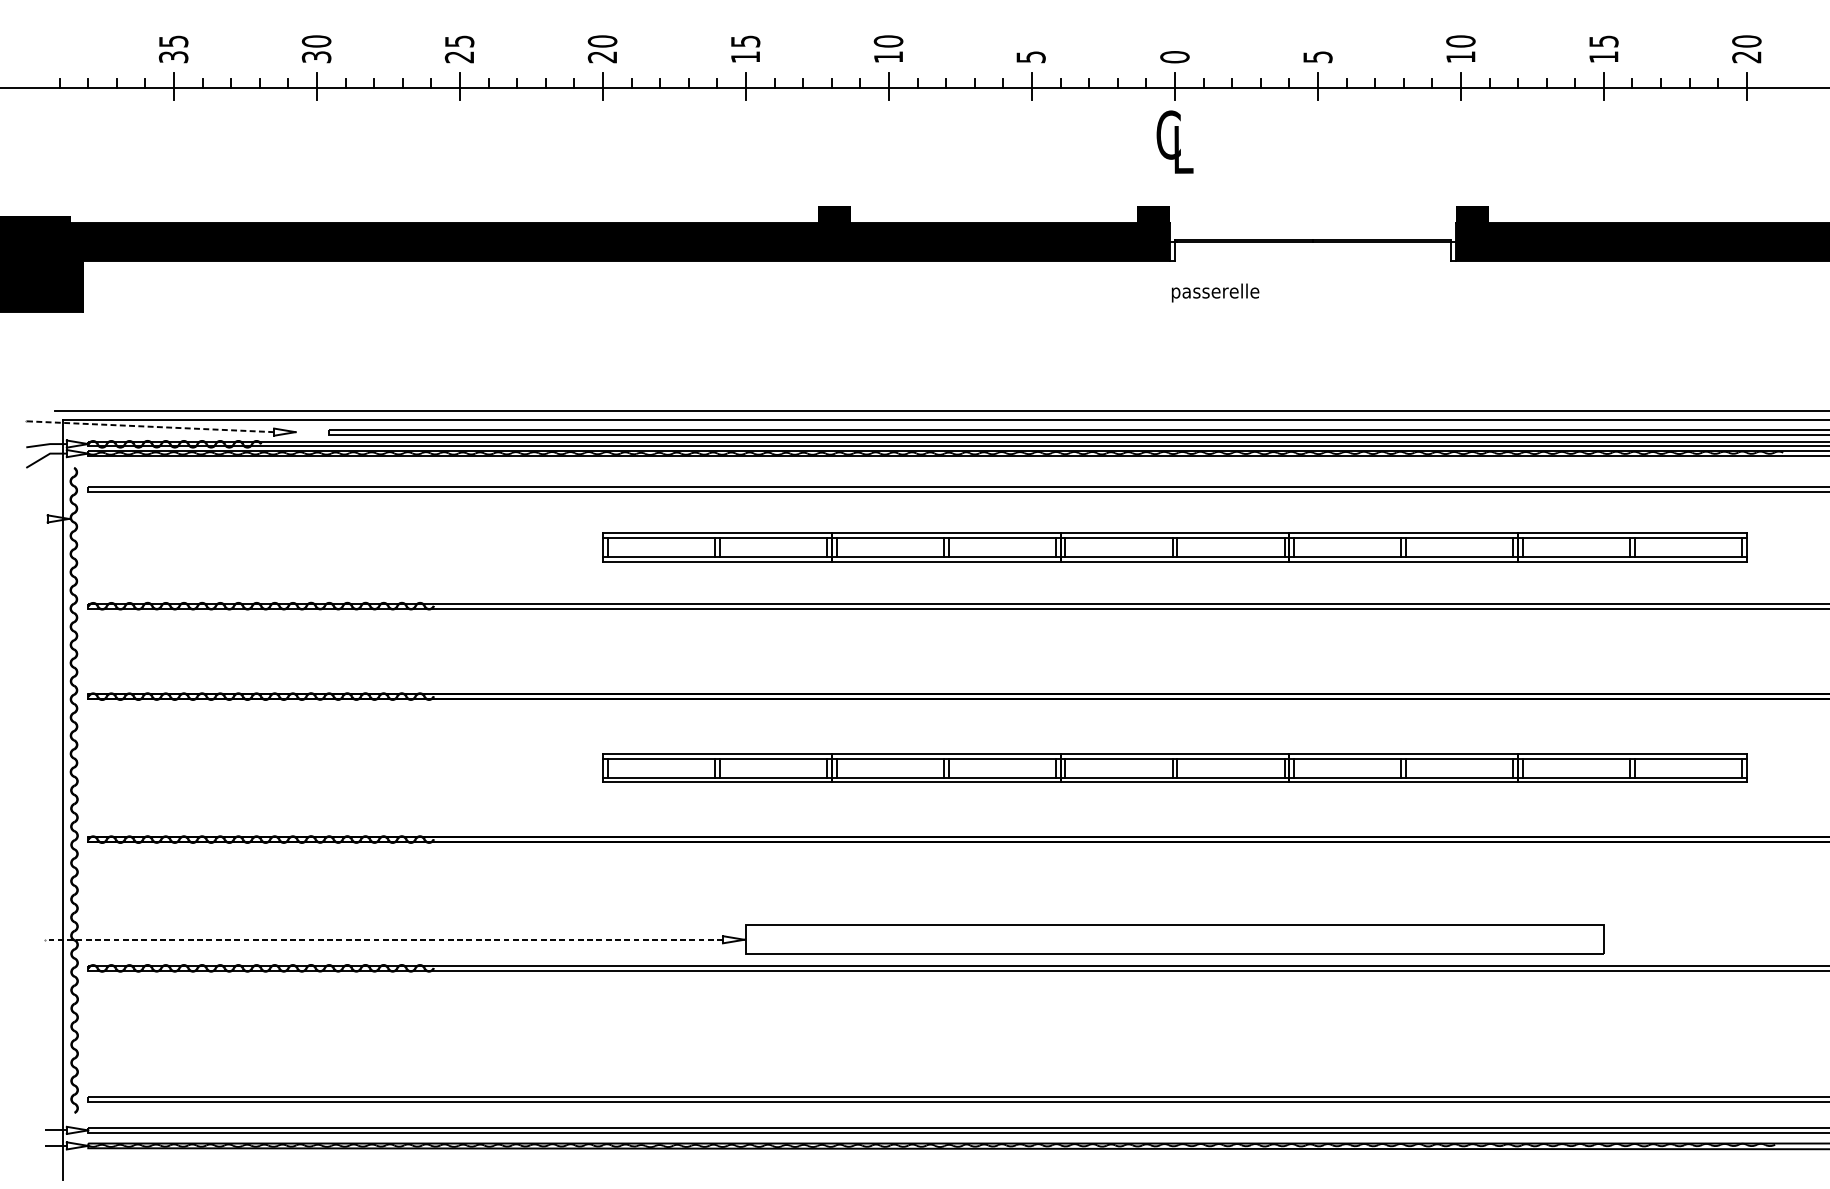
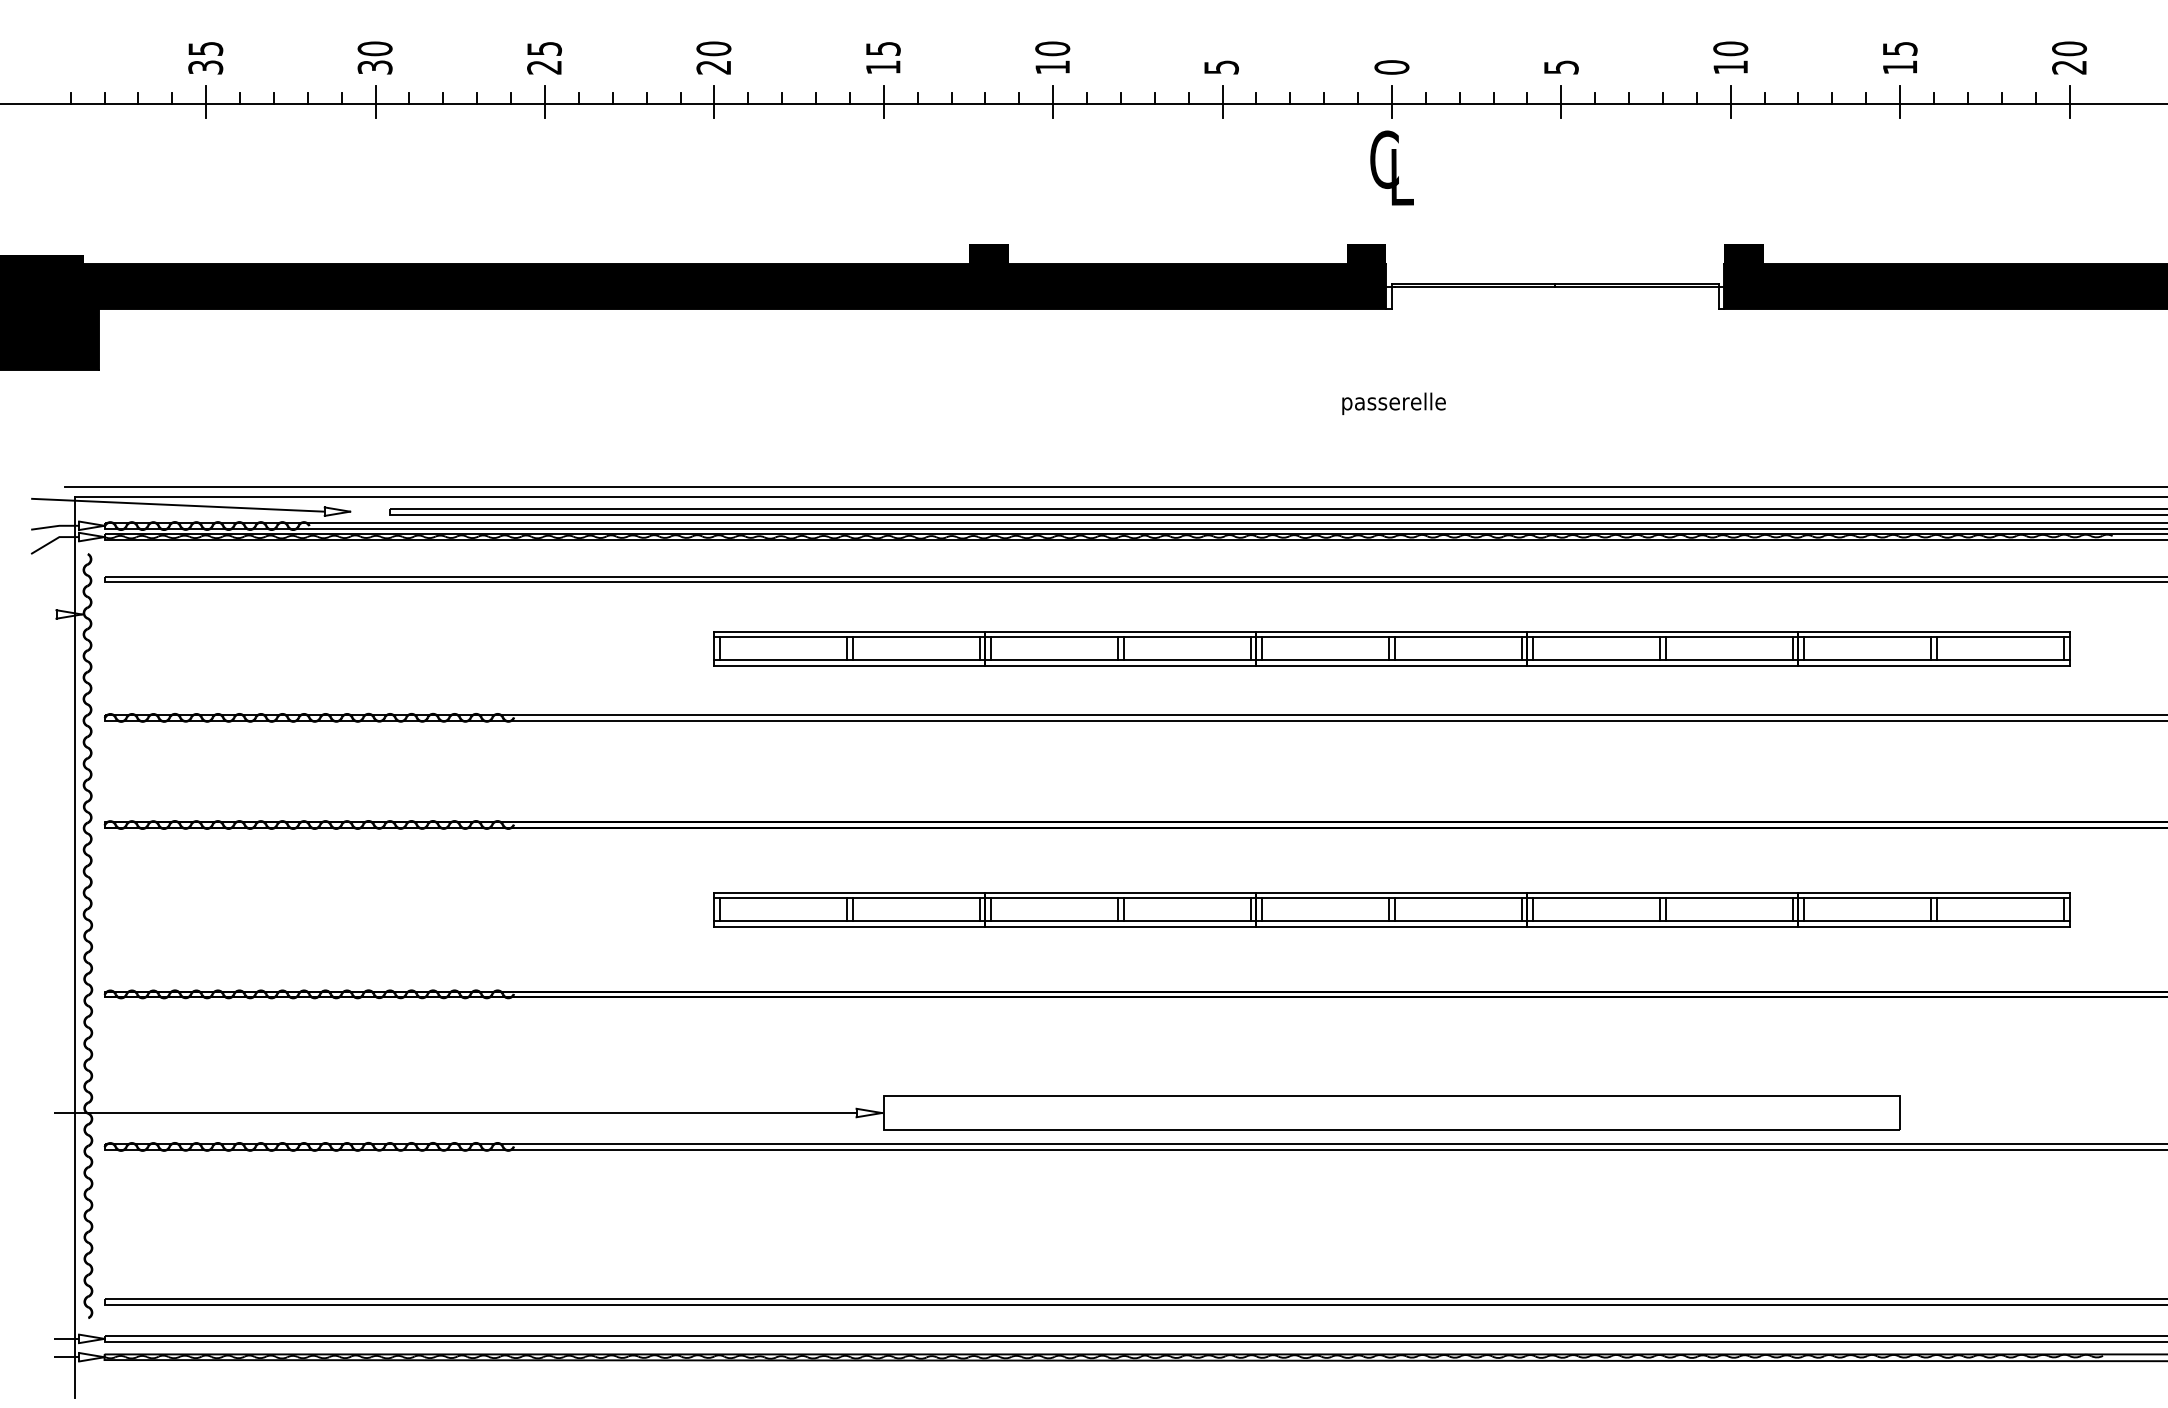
text: (1215, 292) -> (1393, 403), moved
line: (148, 426) -> (176, 505), dashed -> solid
line: (383, 940) -> (454, 1113), dashed -> solid

